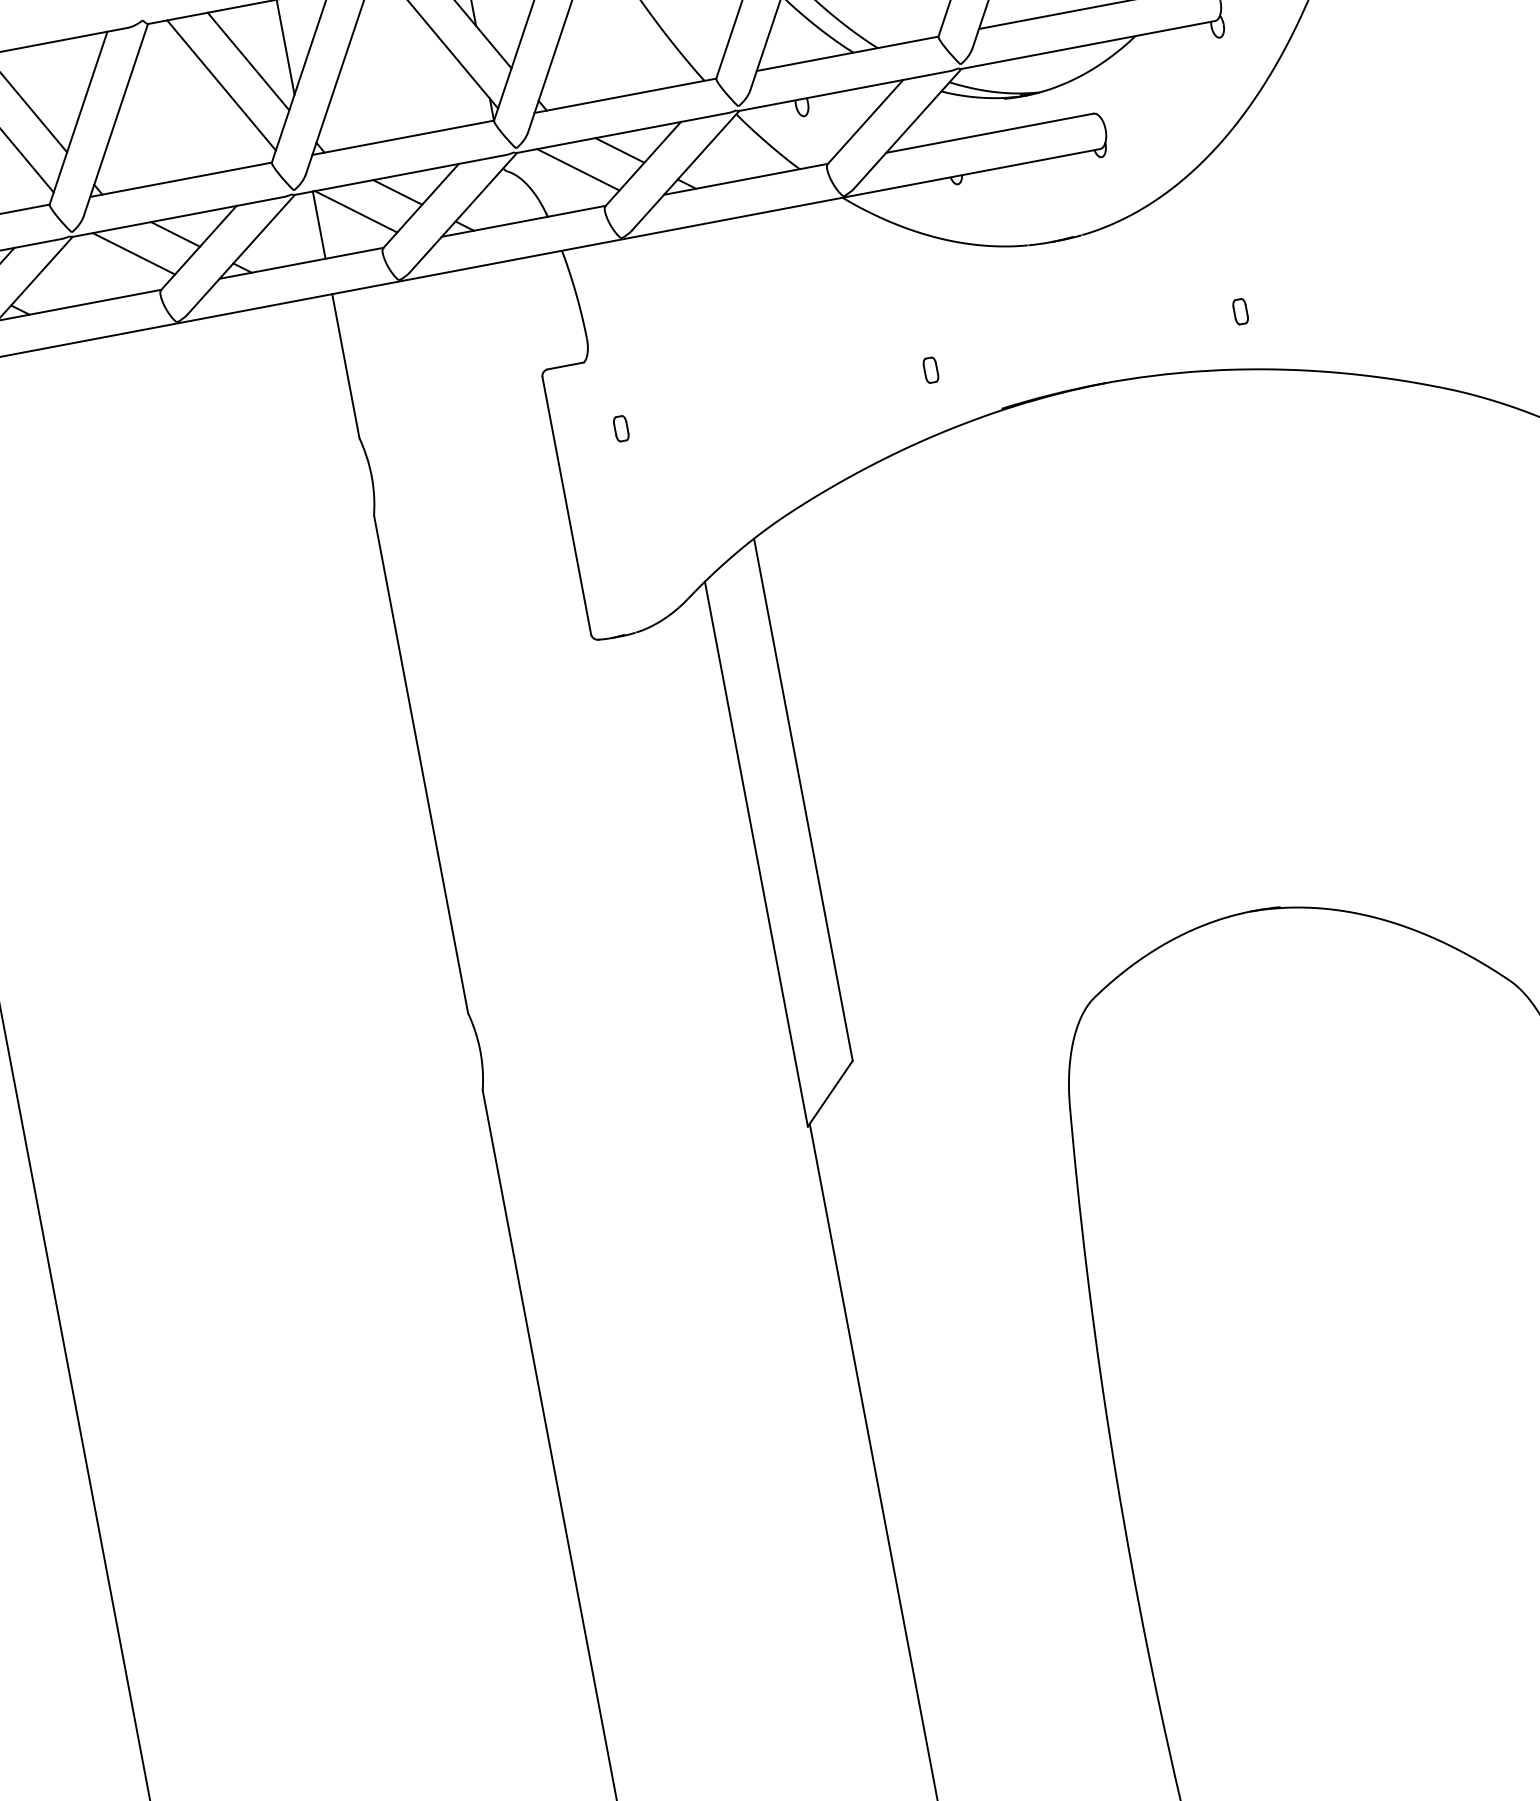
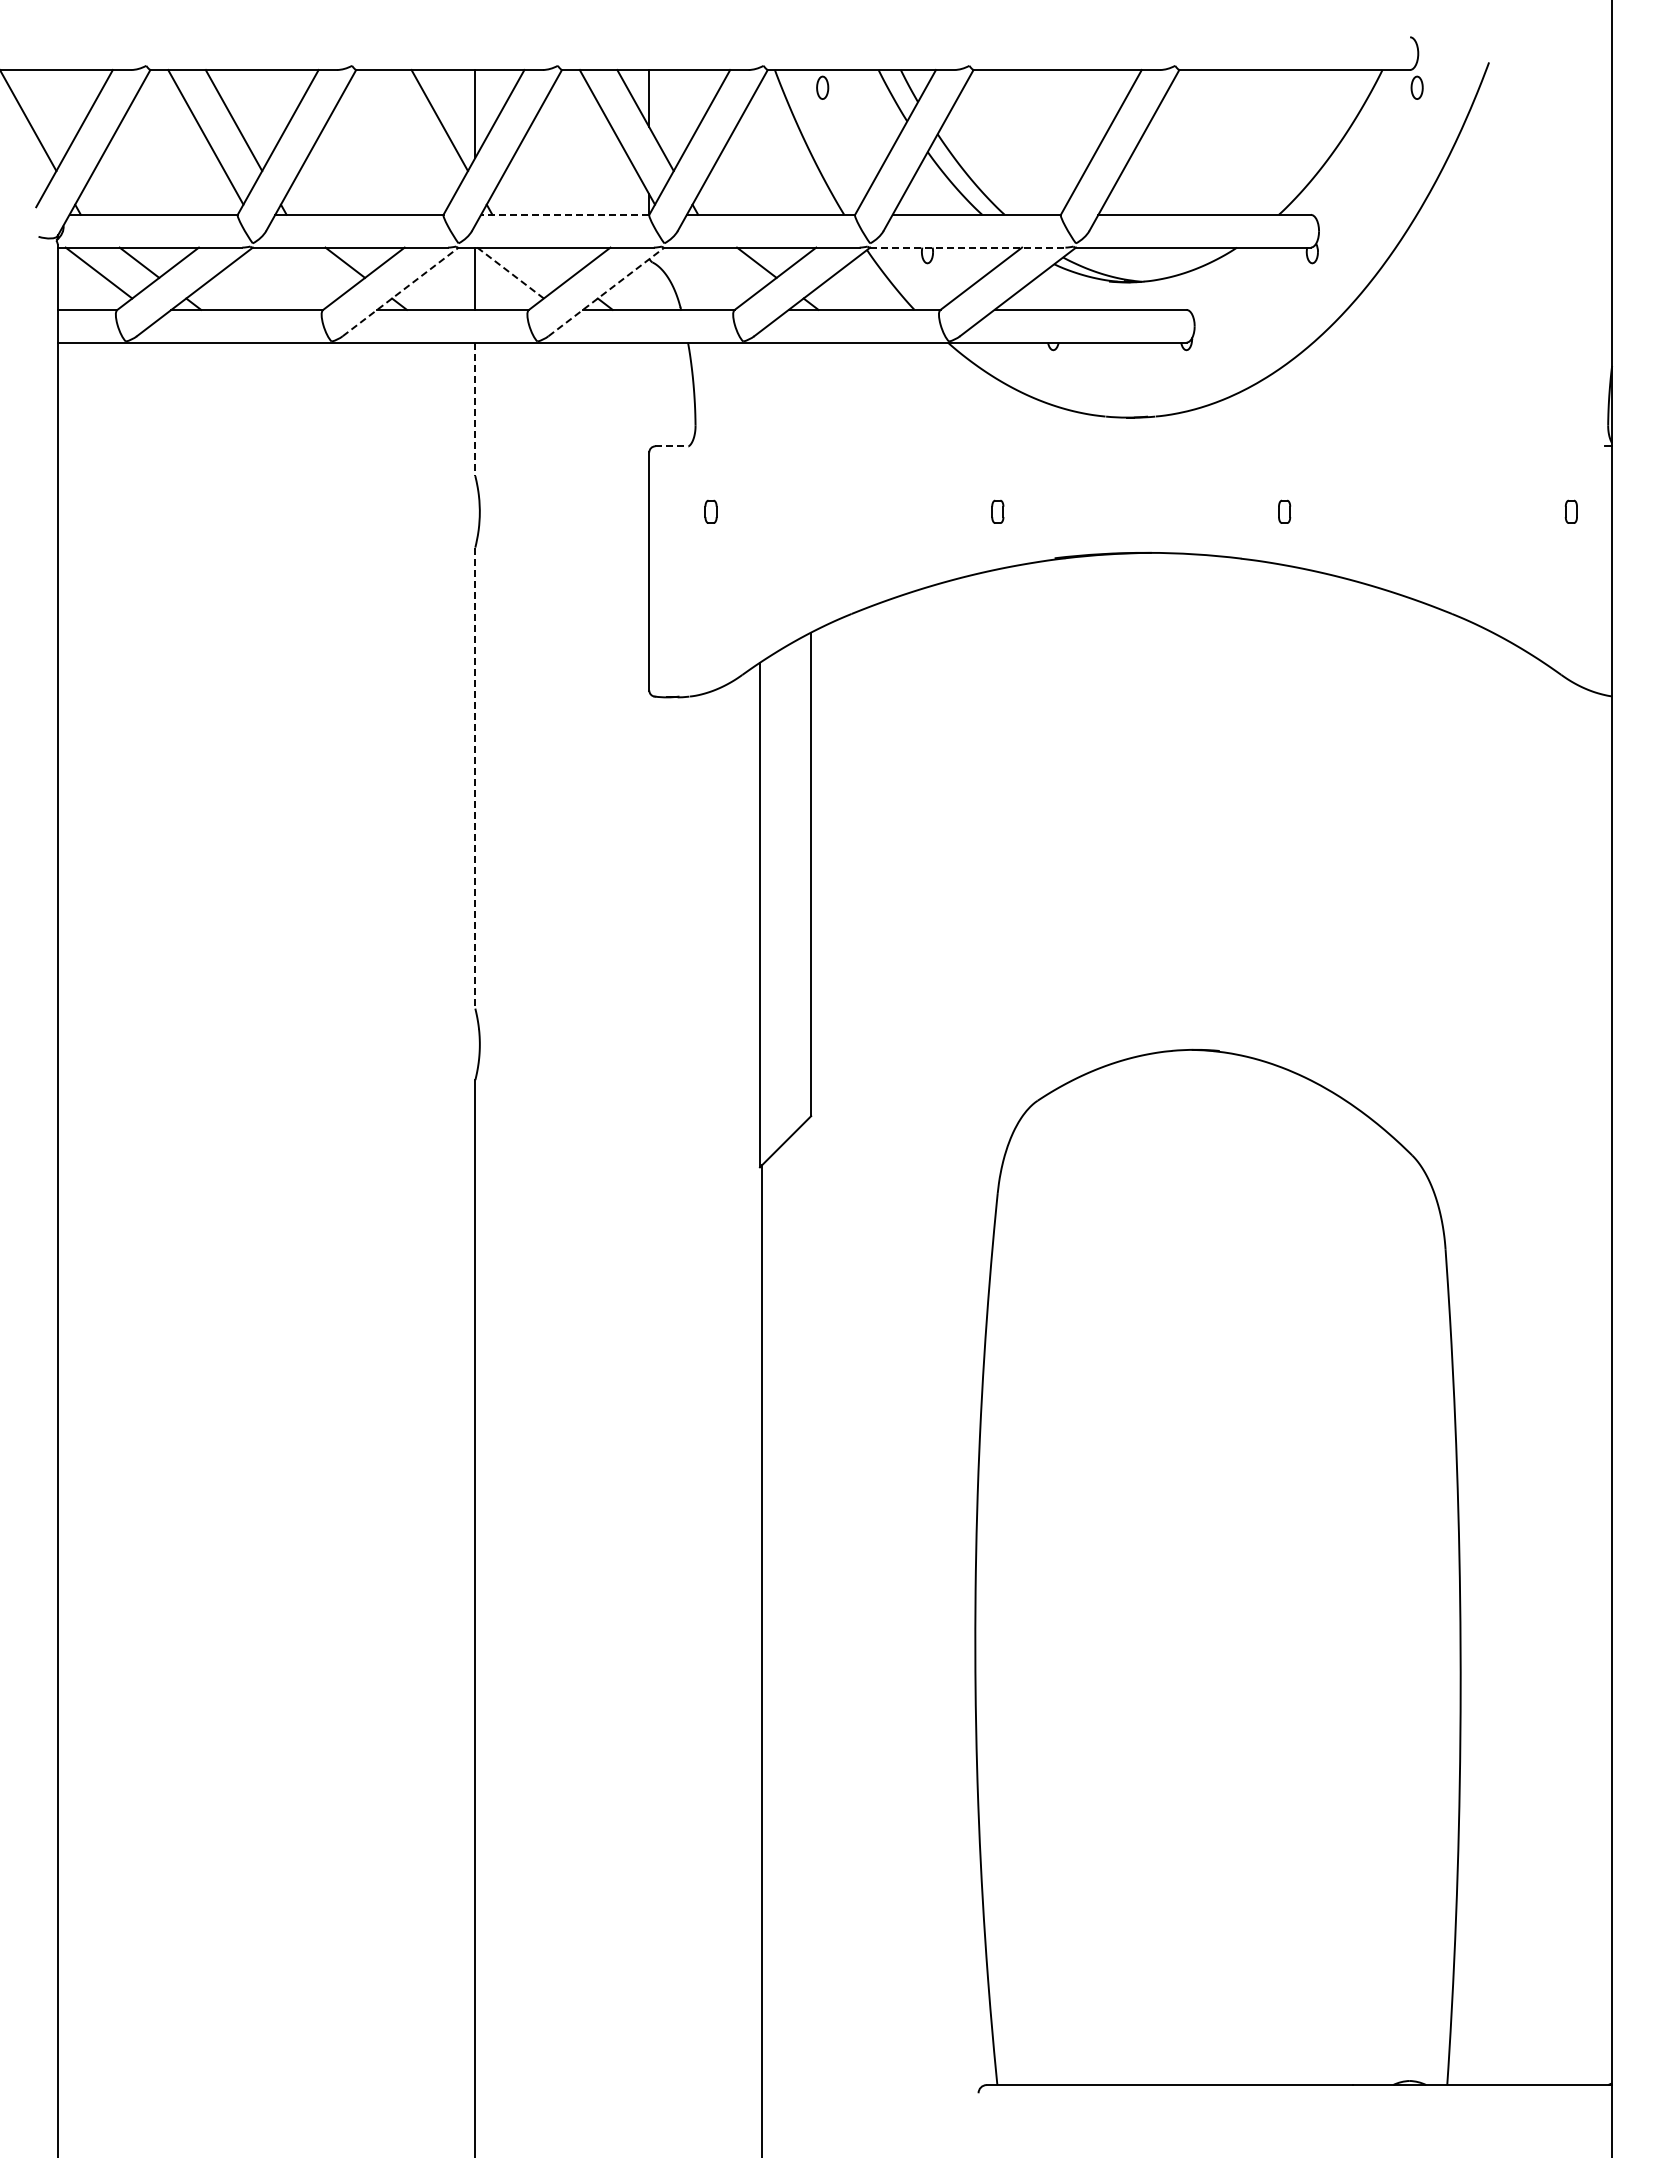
line: (221, 85) -> (411, 137), removed
line: (844, 90) -> (967, 247), solid -> dashed
line: (402, 137) -> (564, 214), solid -> dashed
line: (578, 169) -> (716, 272), removed
line: (397, 192) -> (550, 262), removed
line: (356, 212) -> (510, 273), solid -> dashed
line: (463, 212) -> (606, 291), solid -> dashed
line: (133, 253) -> (304, 272), removed
line: (241, 254) -> (400, 291), solid -> dashed
line: (346, 366) -> (475, 409), solid -> dashed
line: (566, 366) -> (672, 446), solid -> dashed
line: (421, 764) -> (475, 778), solid -> dashed

